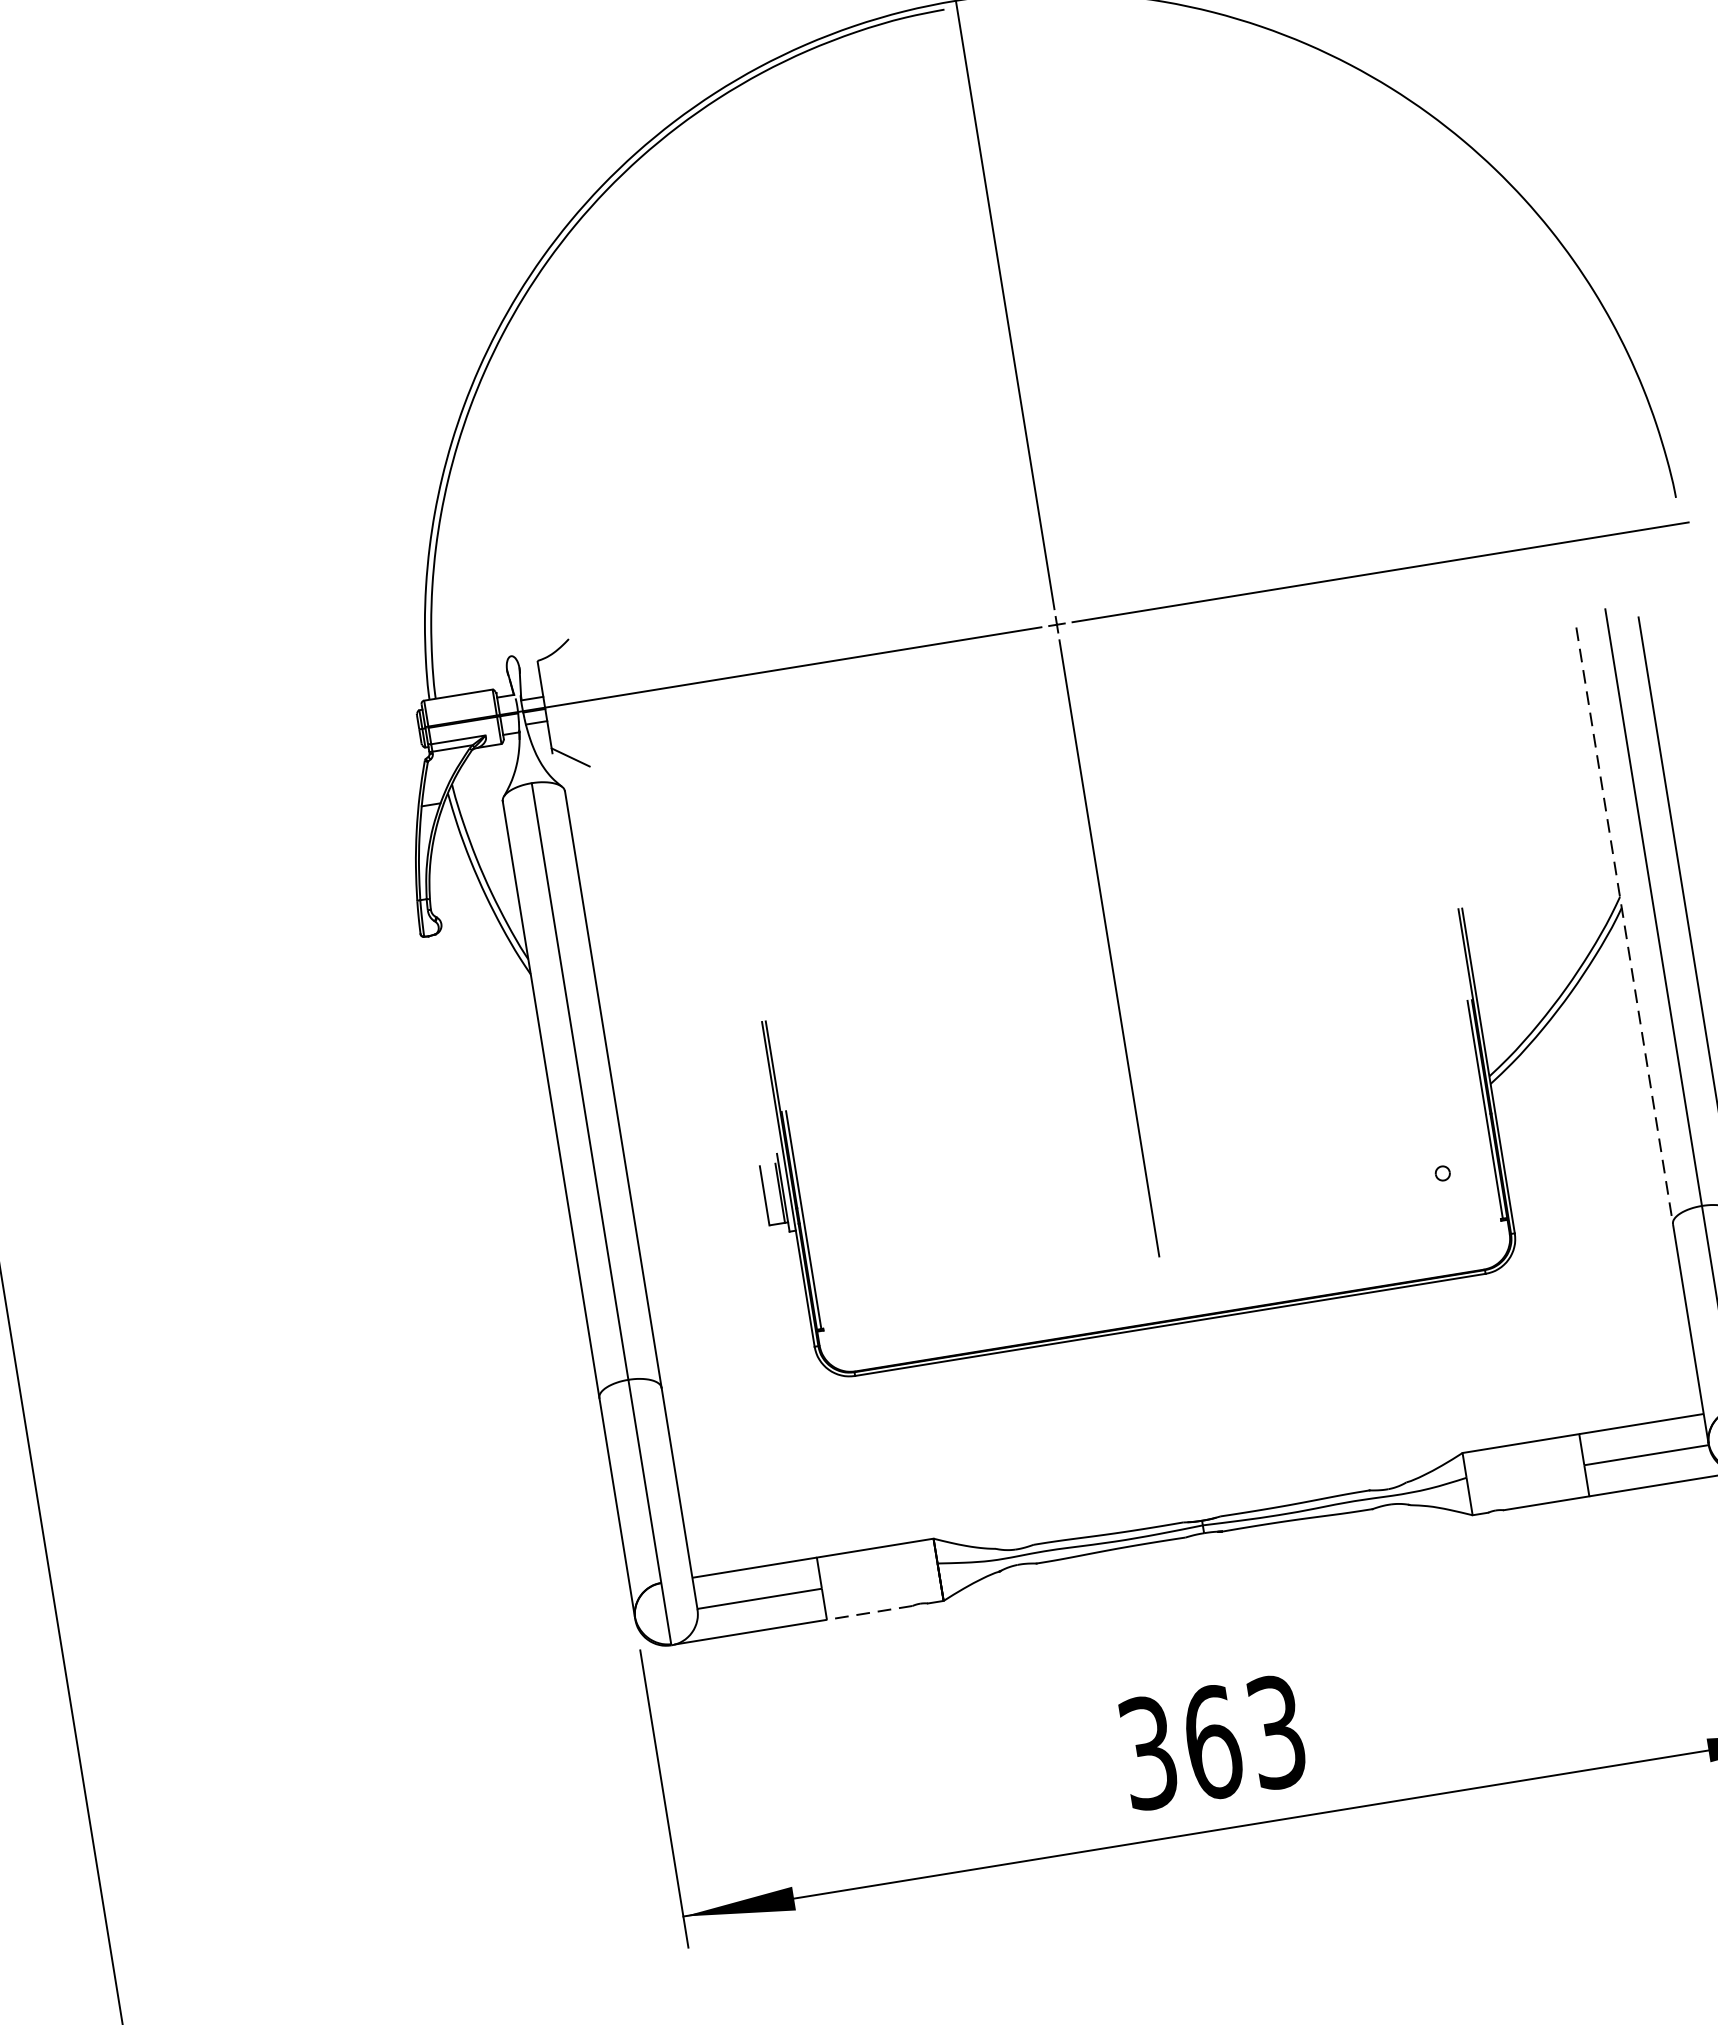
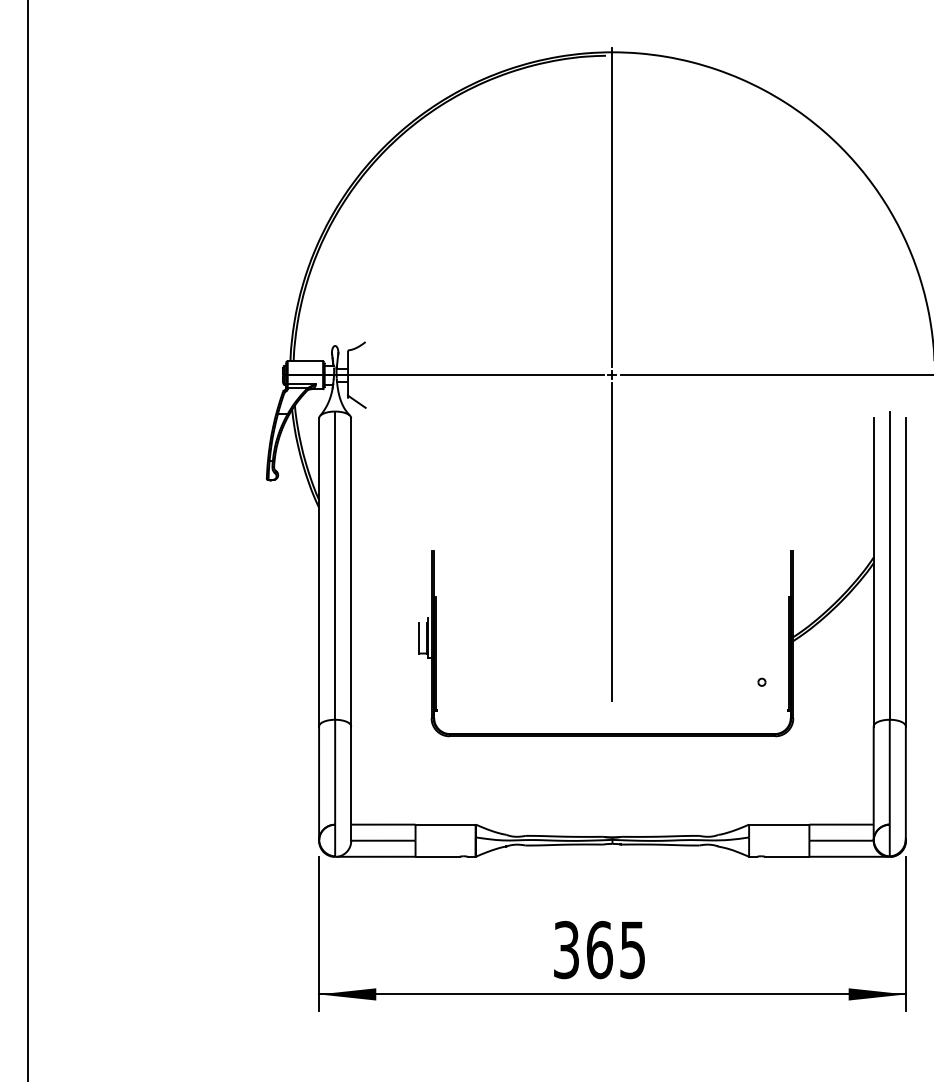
line: (1624, 925) -> (873, 572), dashed -> solid
line: (869, 1612) -> (437, 856), dashed -> solid
text: (1275, 1731) -> (632, 949), 363 -> 365

